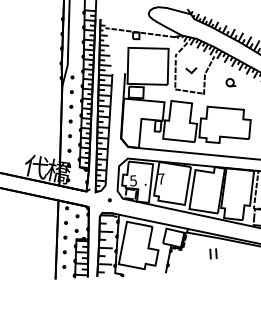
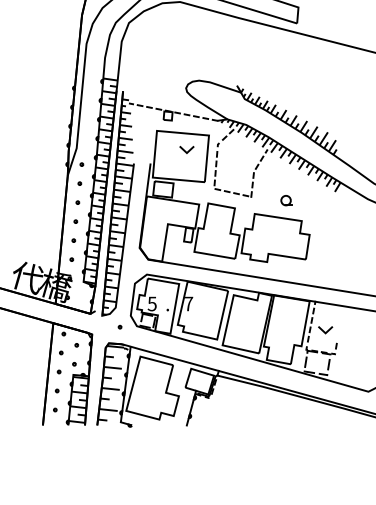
line: (190, 71) -> (185, 150), moved
part: (230, 82) -> (286, 200), moved
part: (213, 253) -> (249, 405), removed

